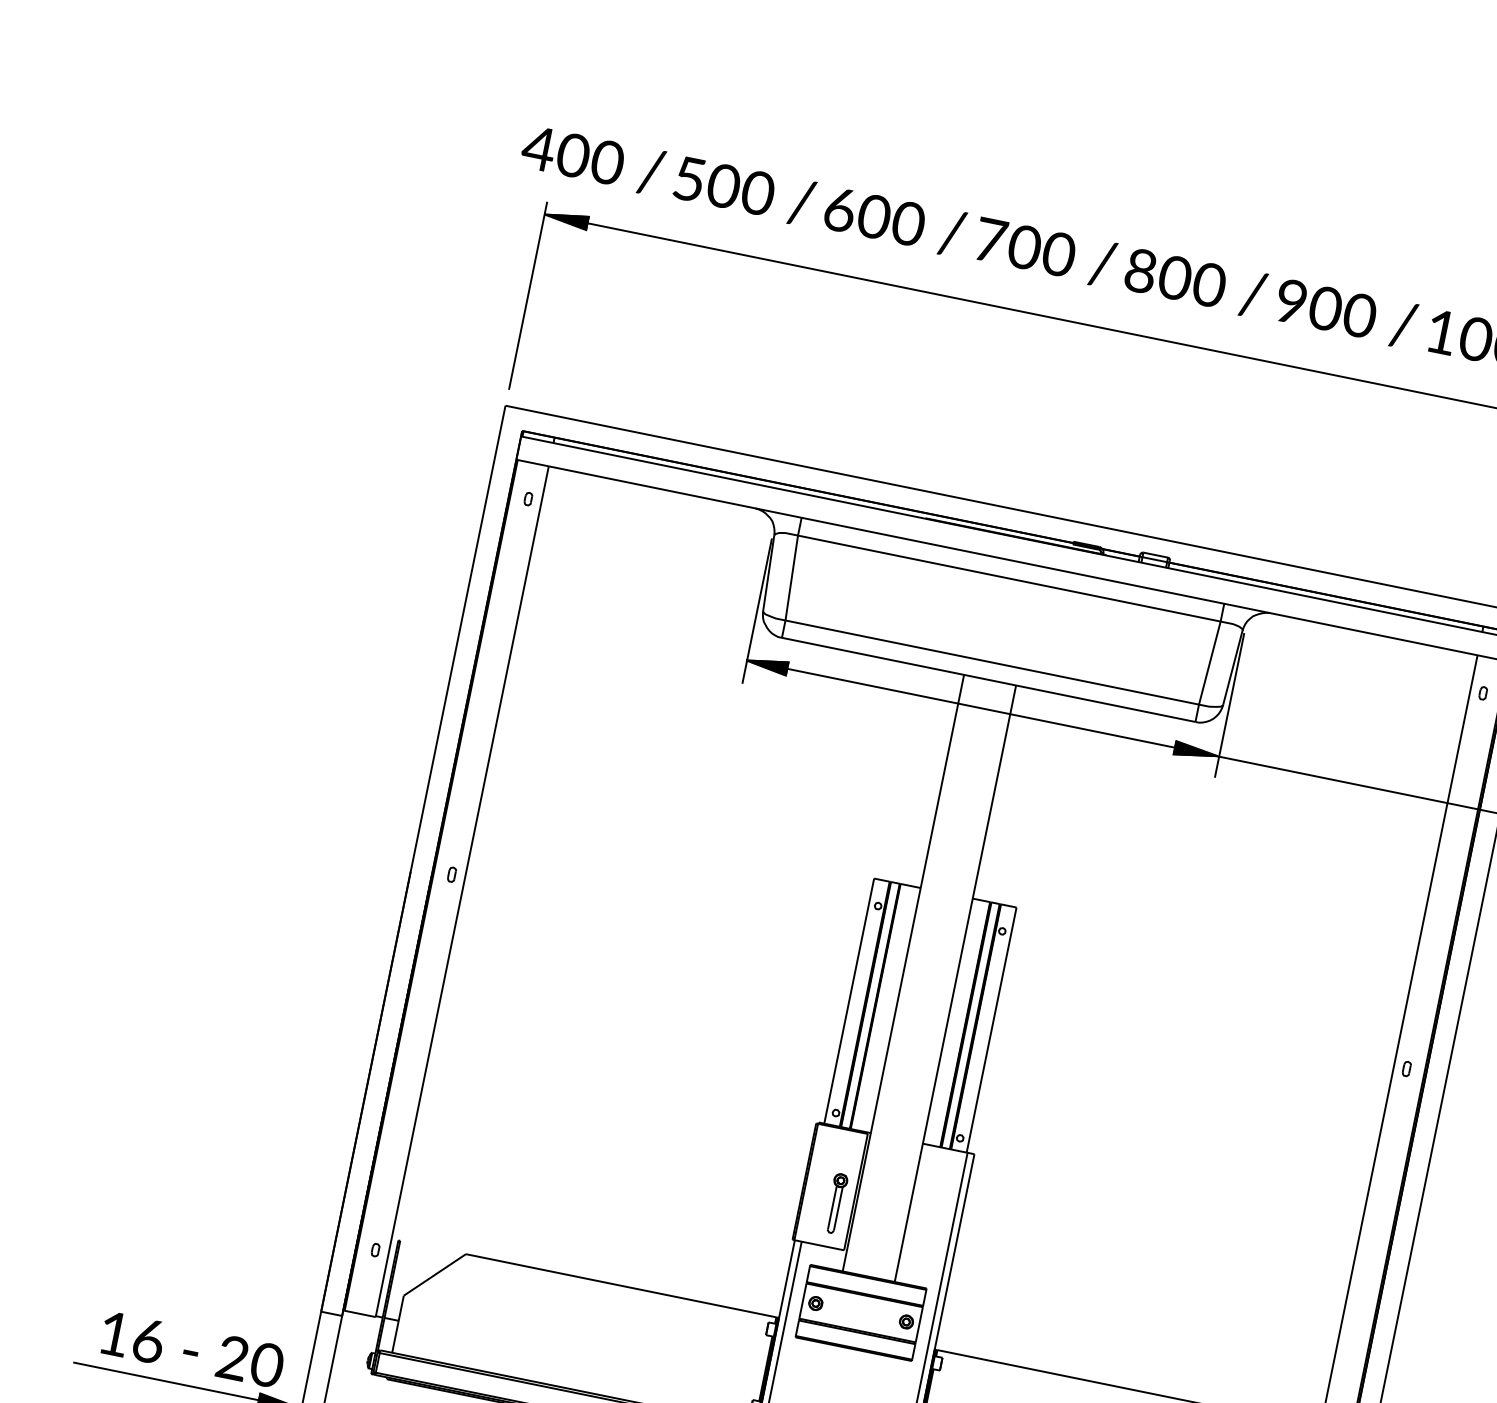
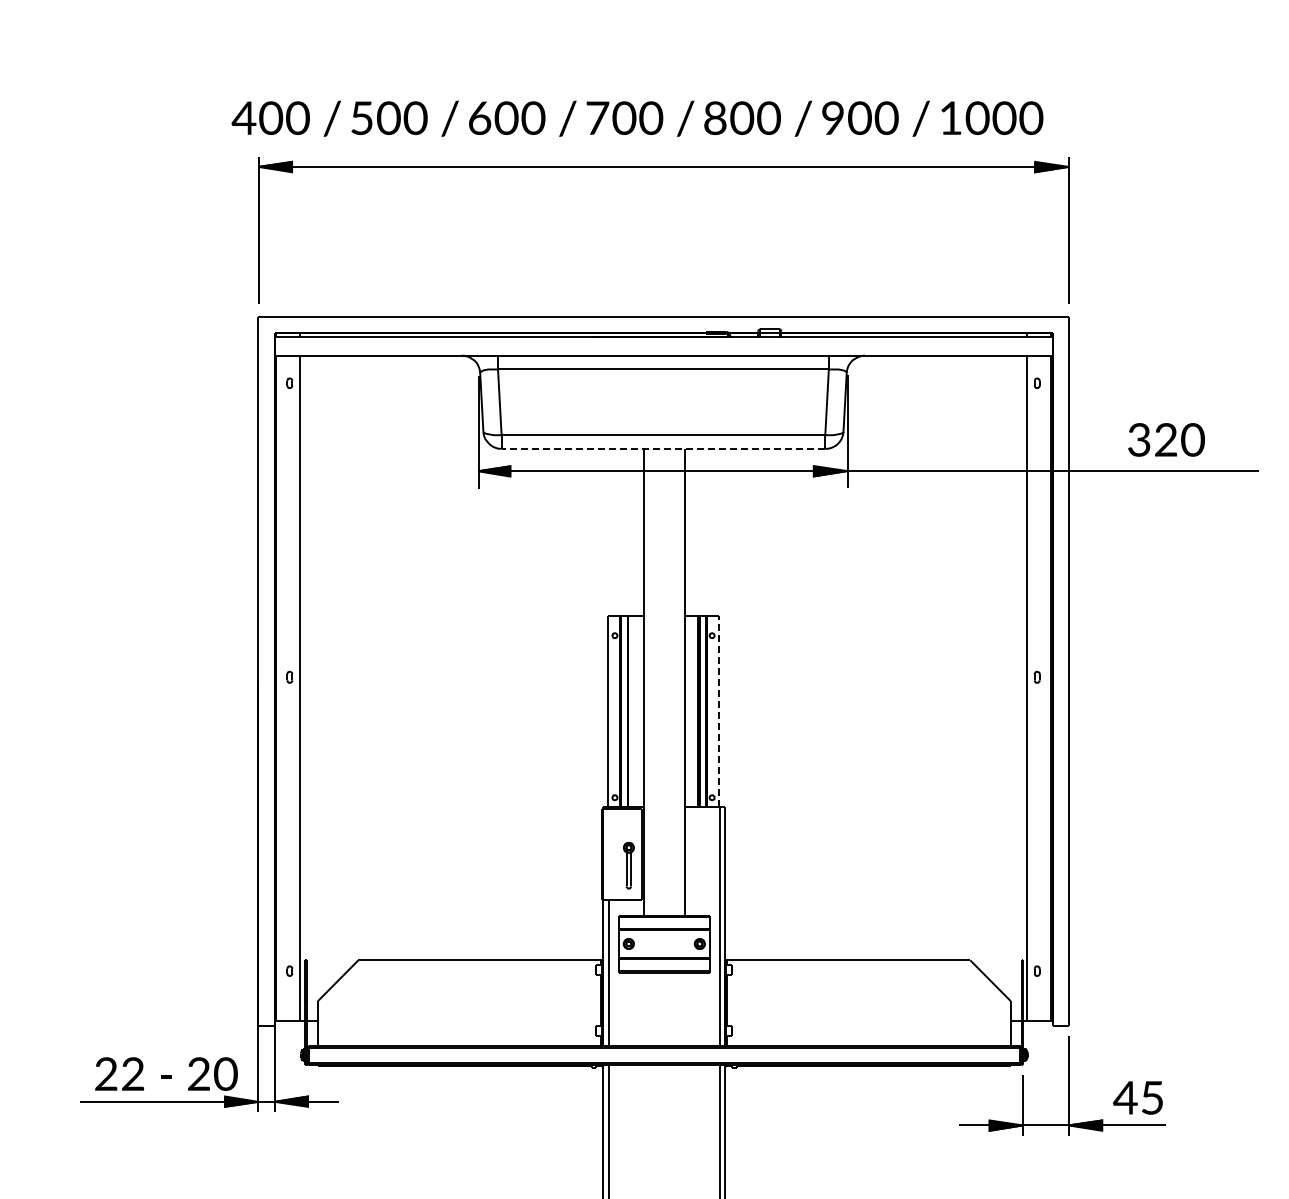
line: (988, 679) -> (663, 448), solid -> dashed
line: (992, 1030) -> (719, 711), solid -> dashed
text: (131, 1336) -> (119, 1073), 16 -> 22

